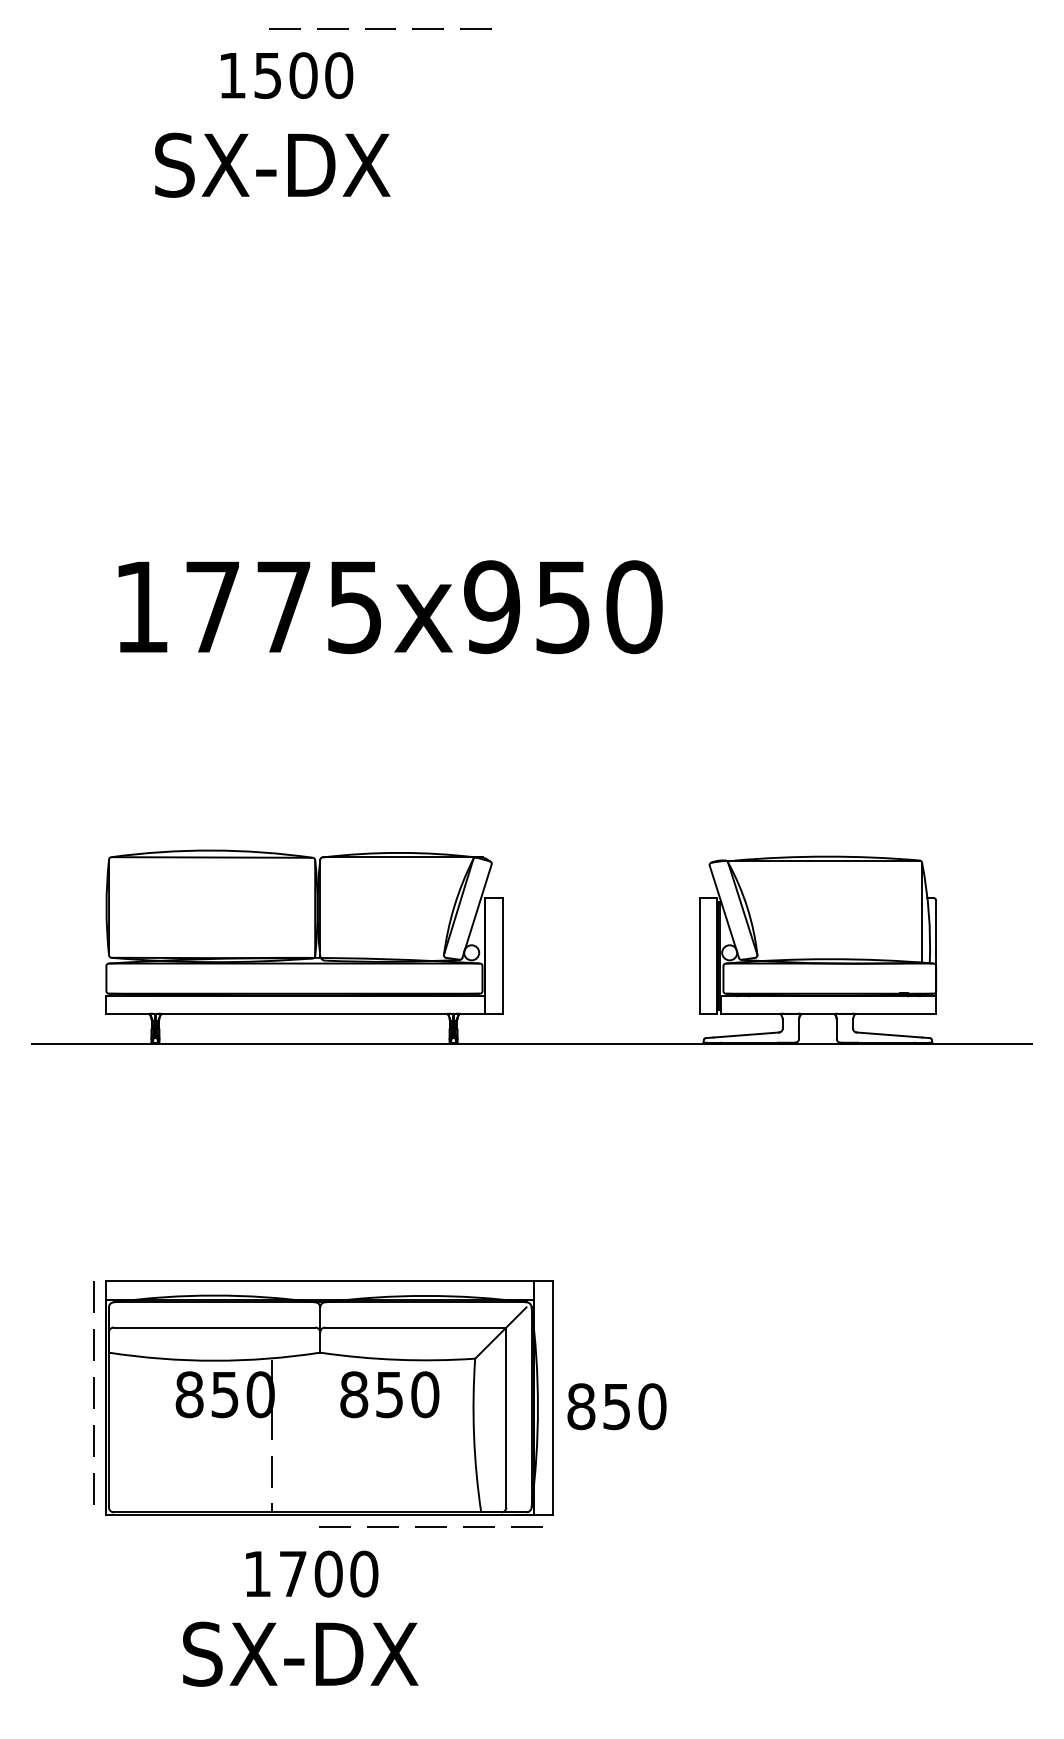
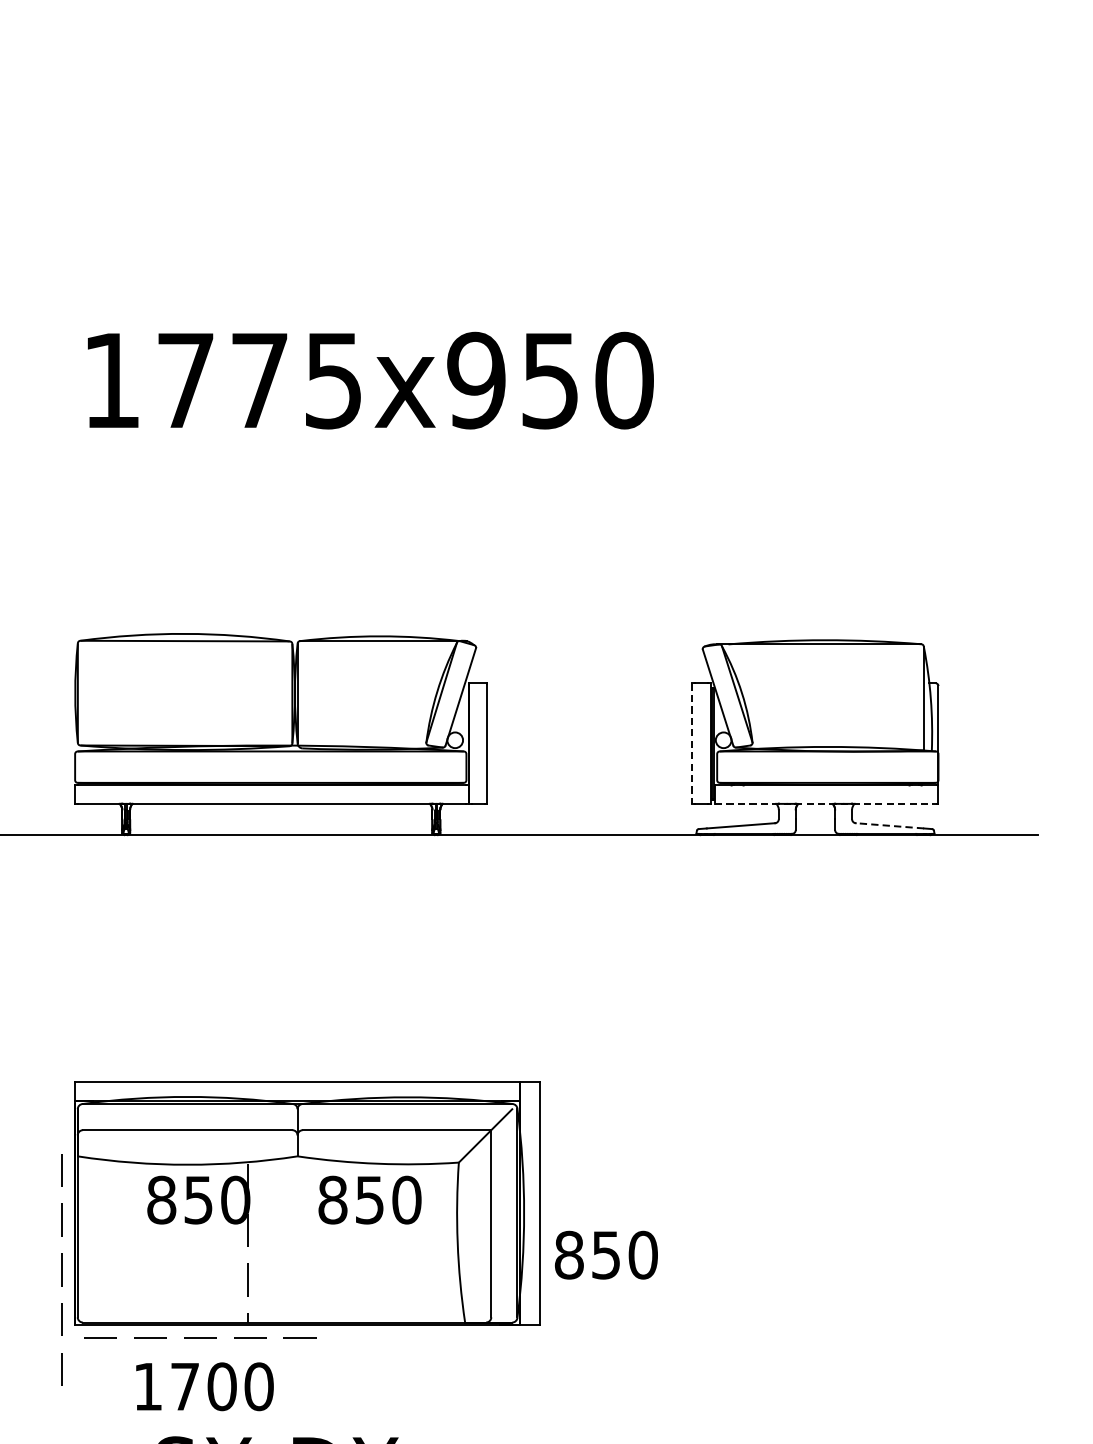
line: (699, 955) -> (692, 743), solid -> dashed
line: (828, 1013) -> (826, 803), solid -> dashed
line: (889, 1035) -> (889, 826), solid -> dashed
line: (93, 1392) -> (61, 1269), moved
text: (616, 1406) -> (605, 1255), moved
line: (430, 1526) -> (200, 1337), moved
text: (312, 1573) -> (205, 1386), moved

